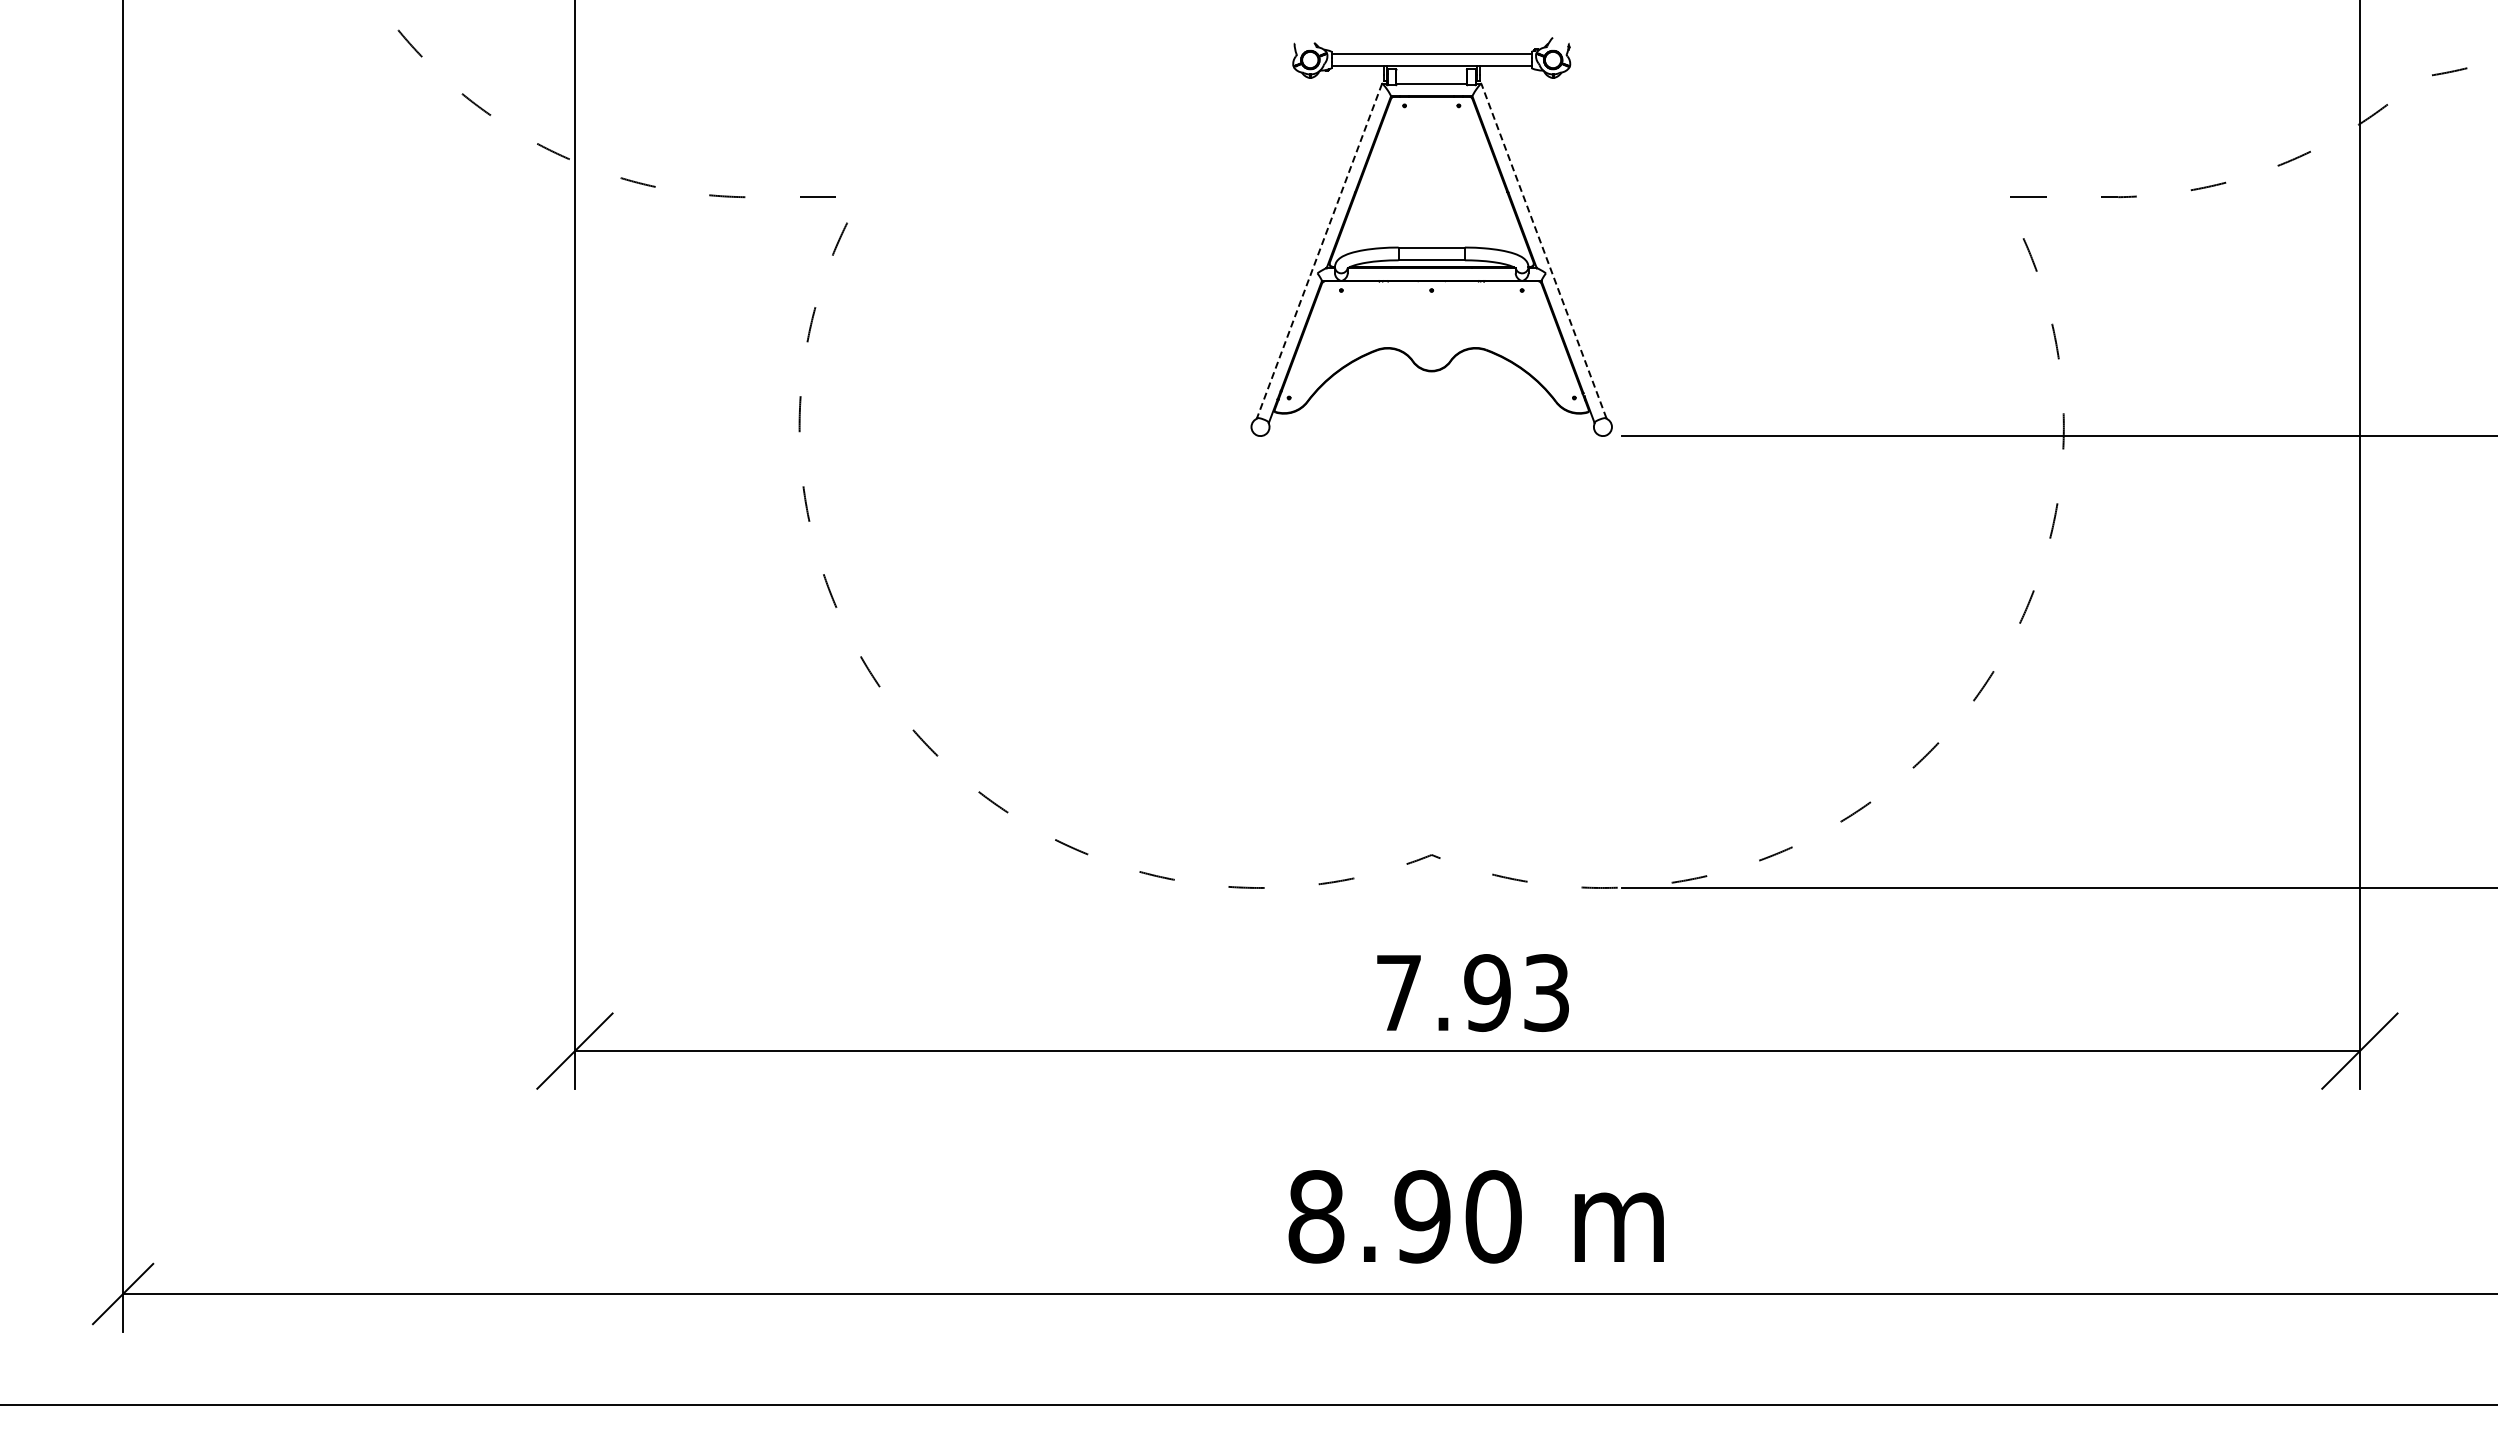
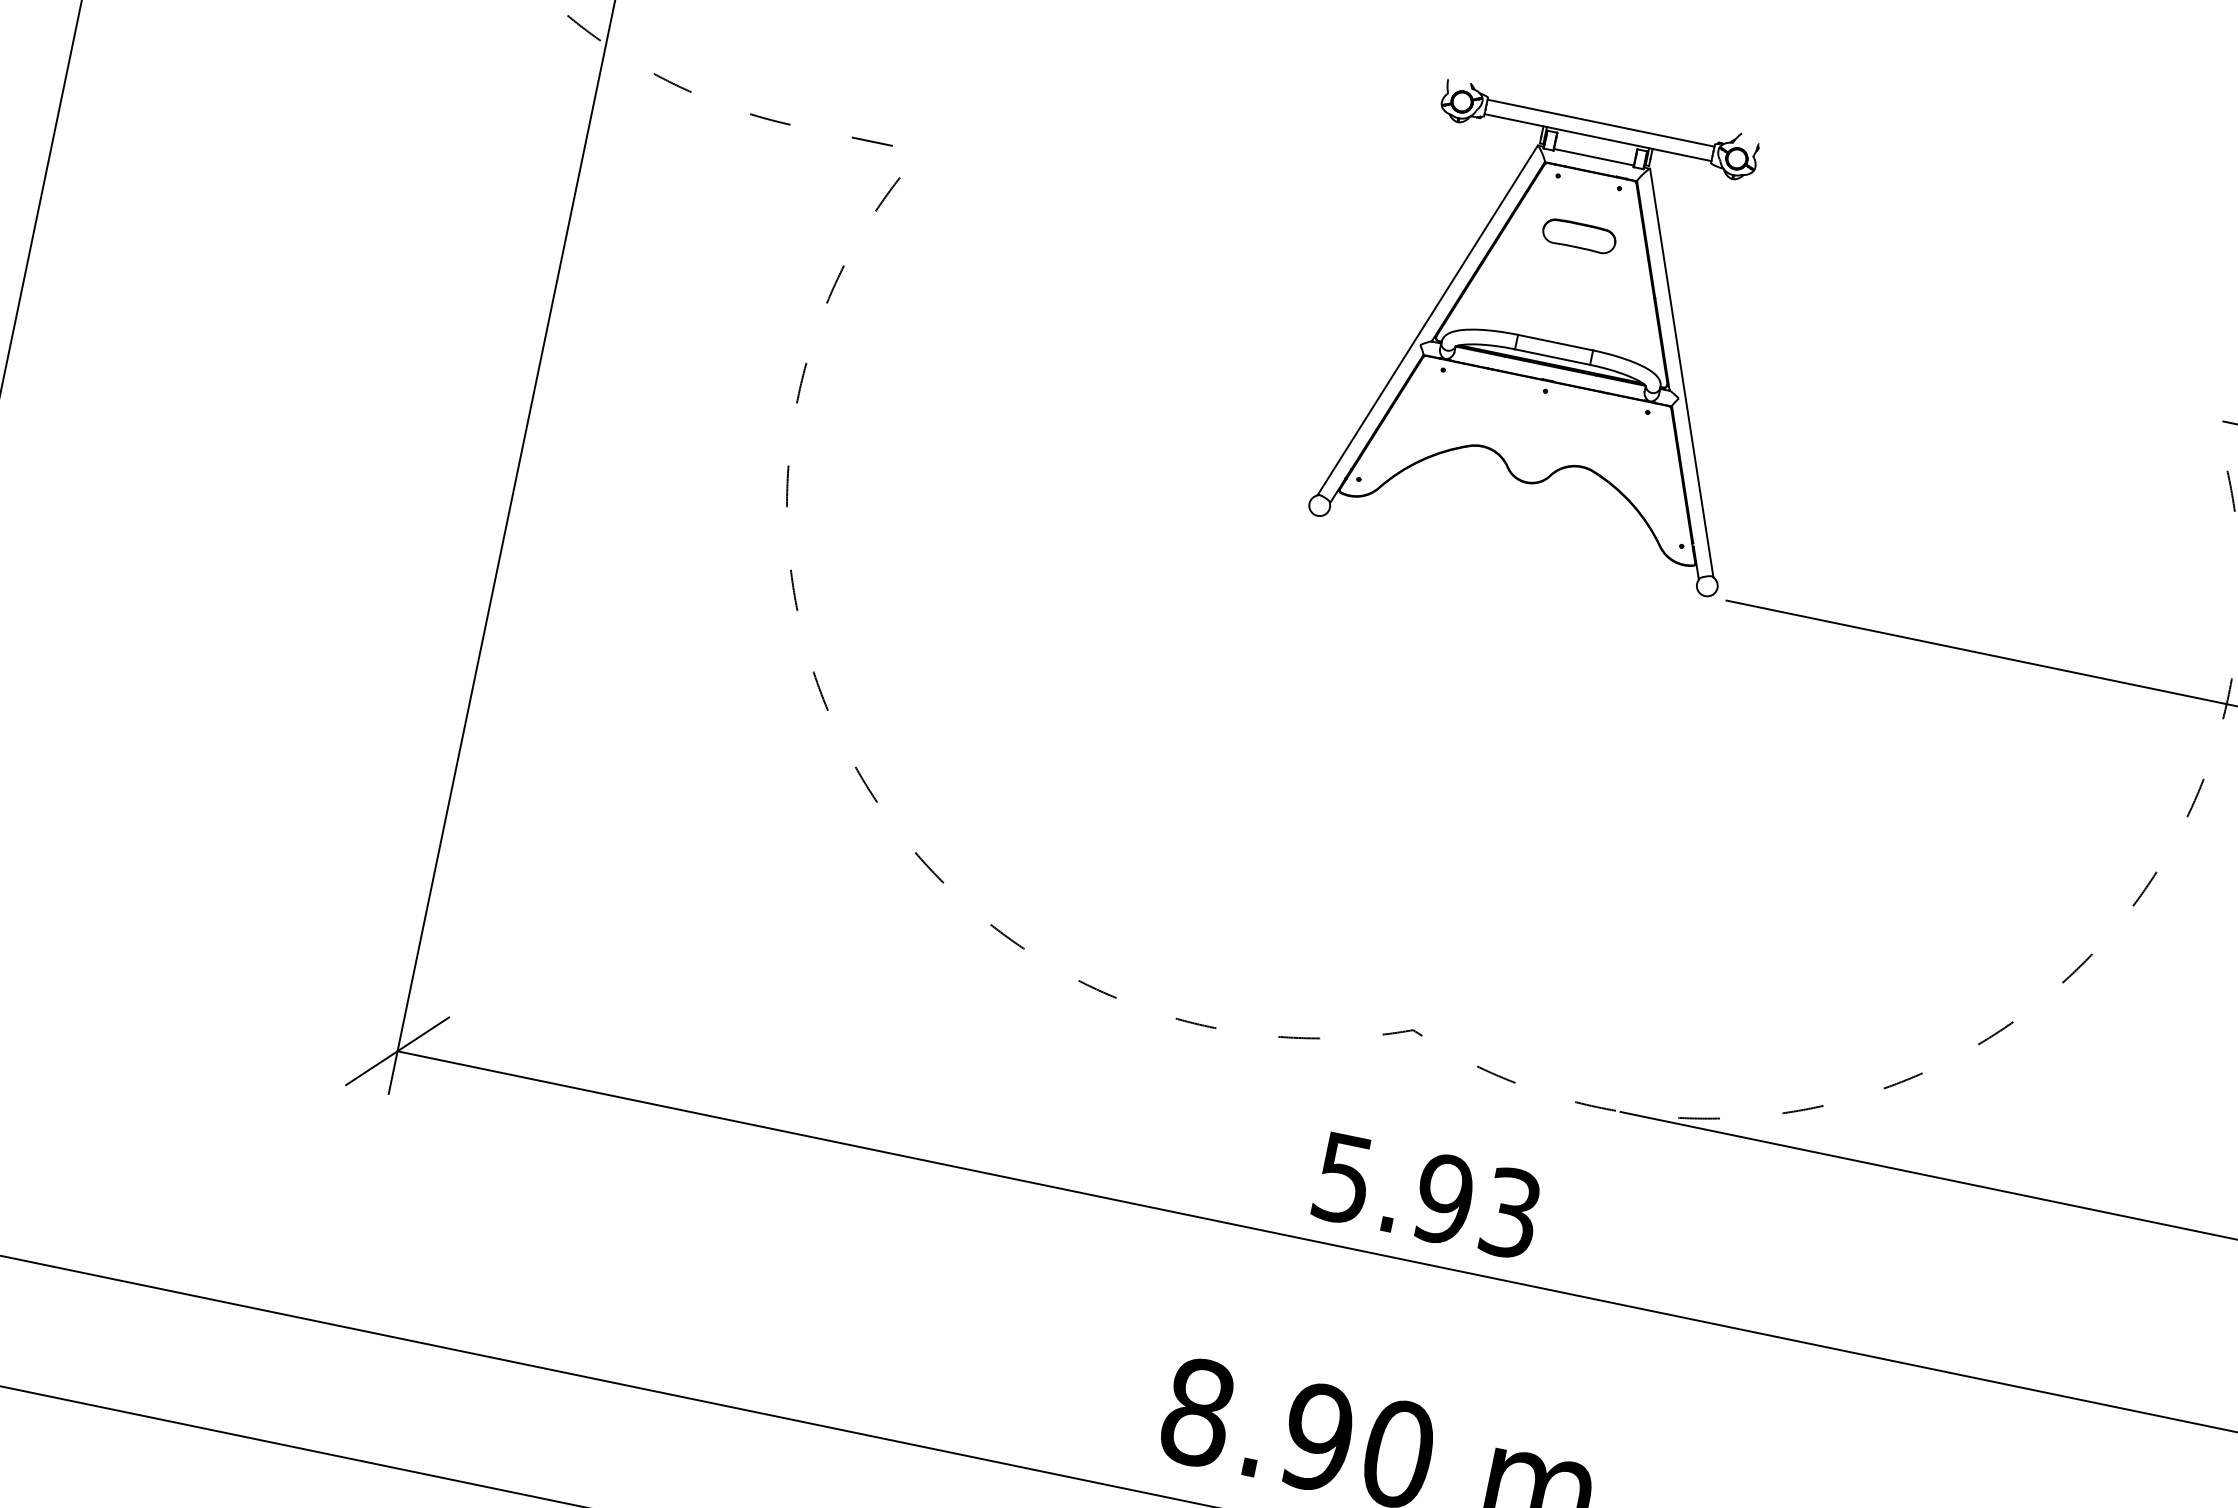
part: (1432, 152) -> (1578, 235), added
line: (1319, 251) -> (1427, 320), dashed -> solid
line: (1543, 251) -> (1681, 373), dashed -> solid
text: (1398, 993) -> (1343, 1179), 7.93 -> 5.93

